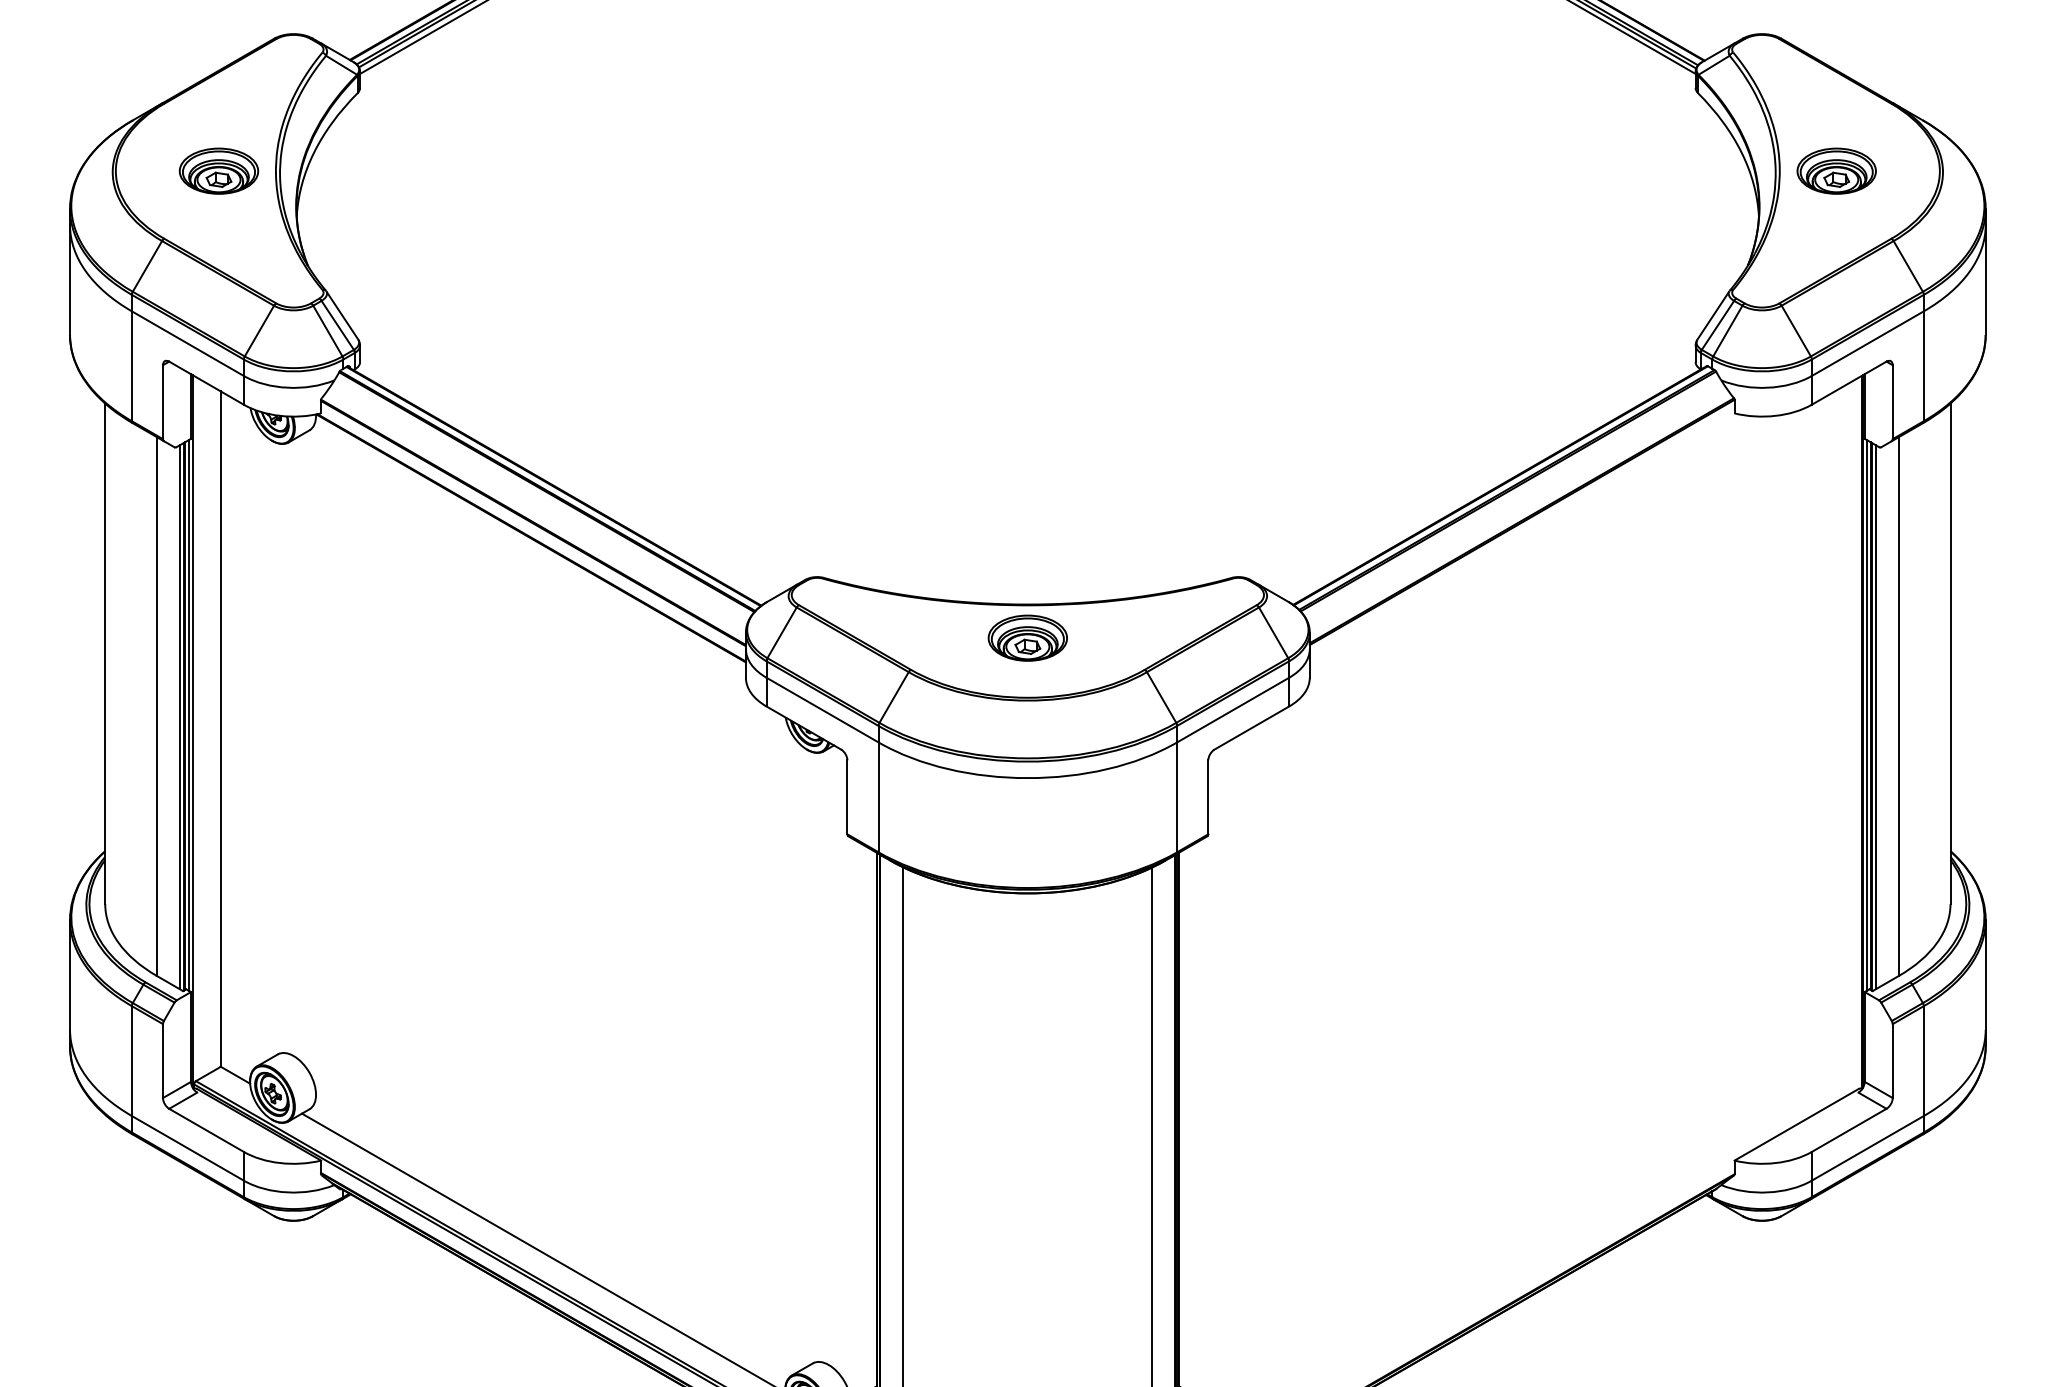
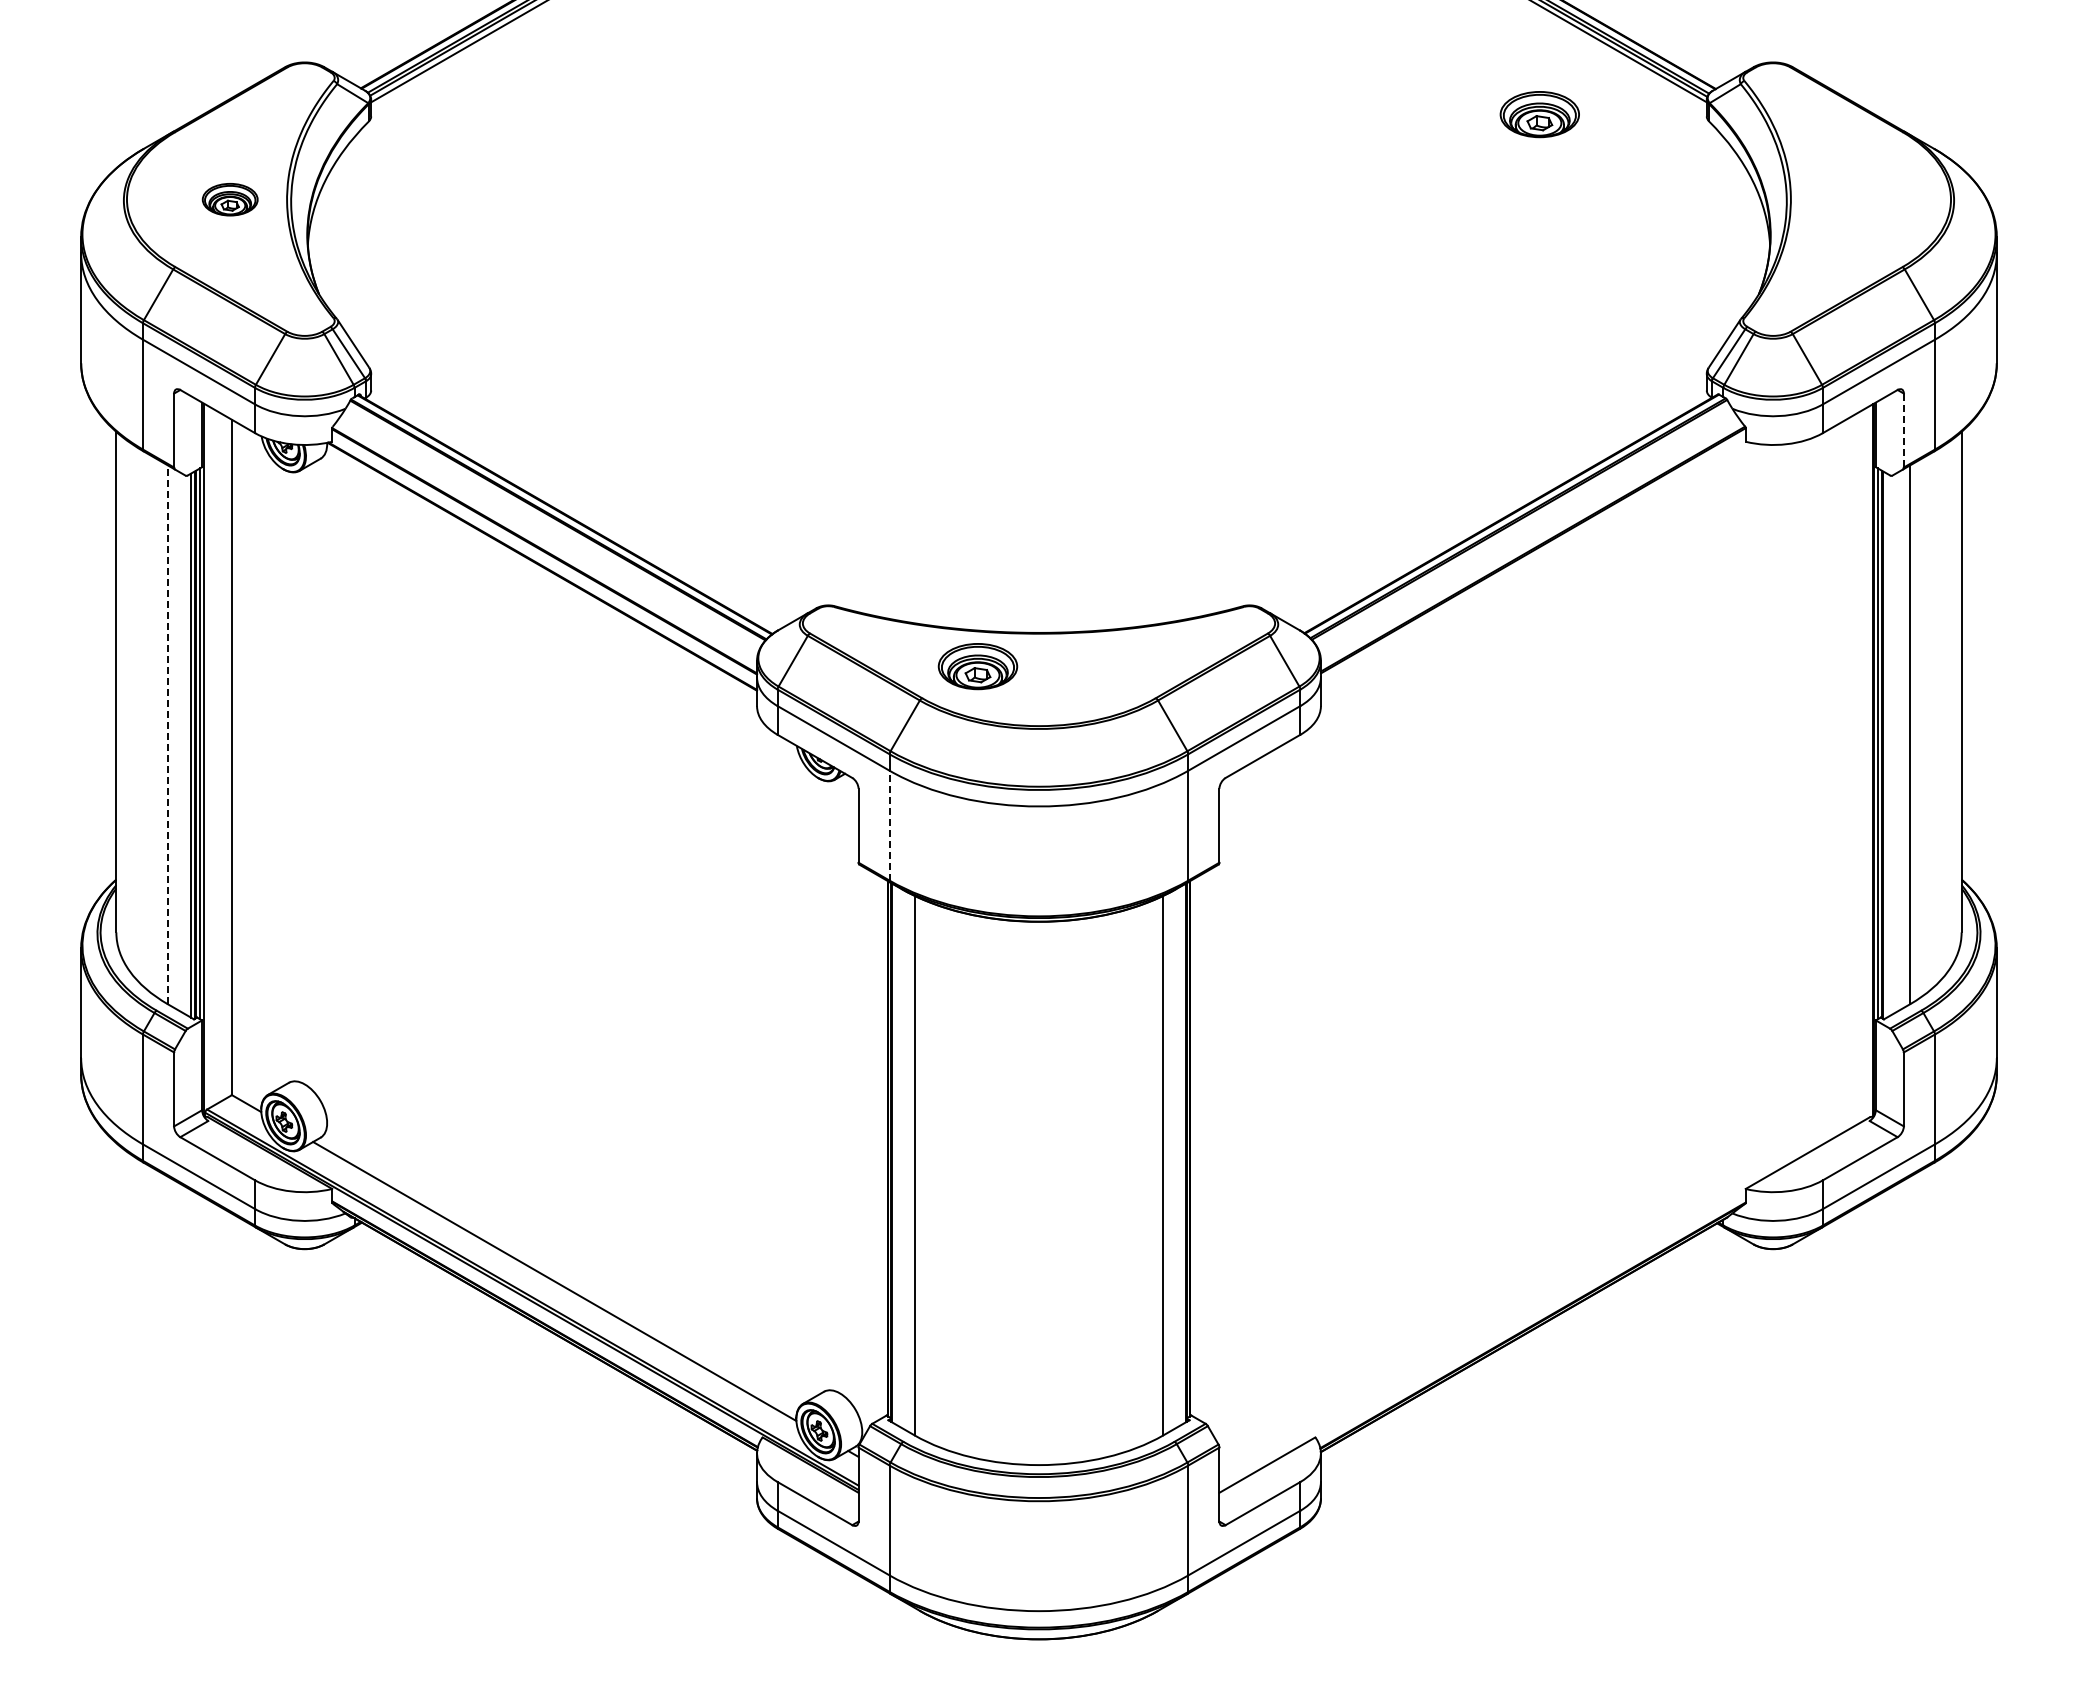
part: (219, 171) -> (230, 199), size x0.7
part: (1836, 171) -> (1539, 114), moved
line: (1892, 402) -> (1903, 430), solid -> dashed
part: (1027, 638) -> (977, 666), moved
line: (156, 706) -> (167, 734), solid -> dashed
line: (1876, 717) -> (1887, 745), removed
line: (878, 797) -> (889, 825), solid -> dashed

